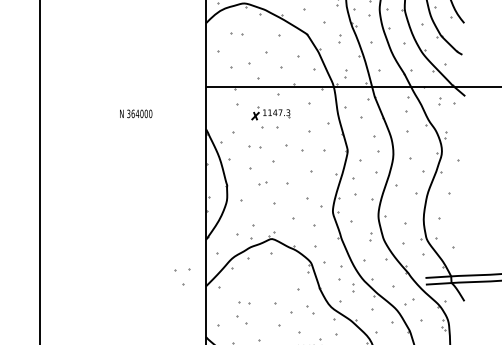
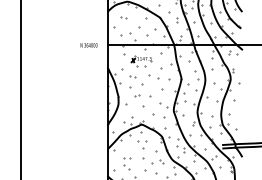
text: (135, 114) -> (88, 45), moved
part: (183, 276) -> (142, 144), moved

